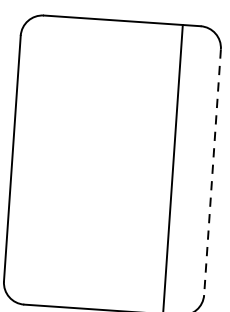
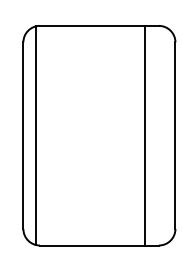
line: (28, 159) -> (35, 135), added
line: (212, 173) -> (175, 136), dashed -> solid

